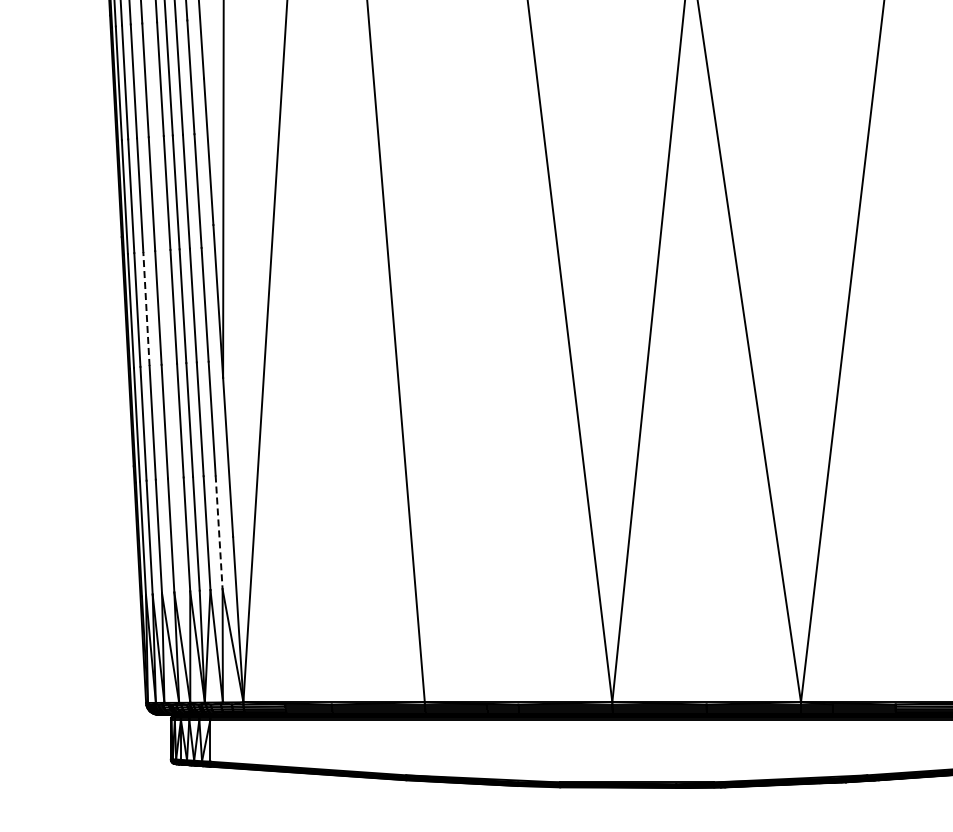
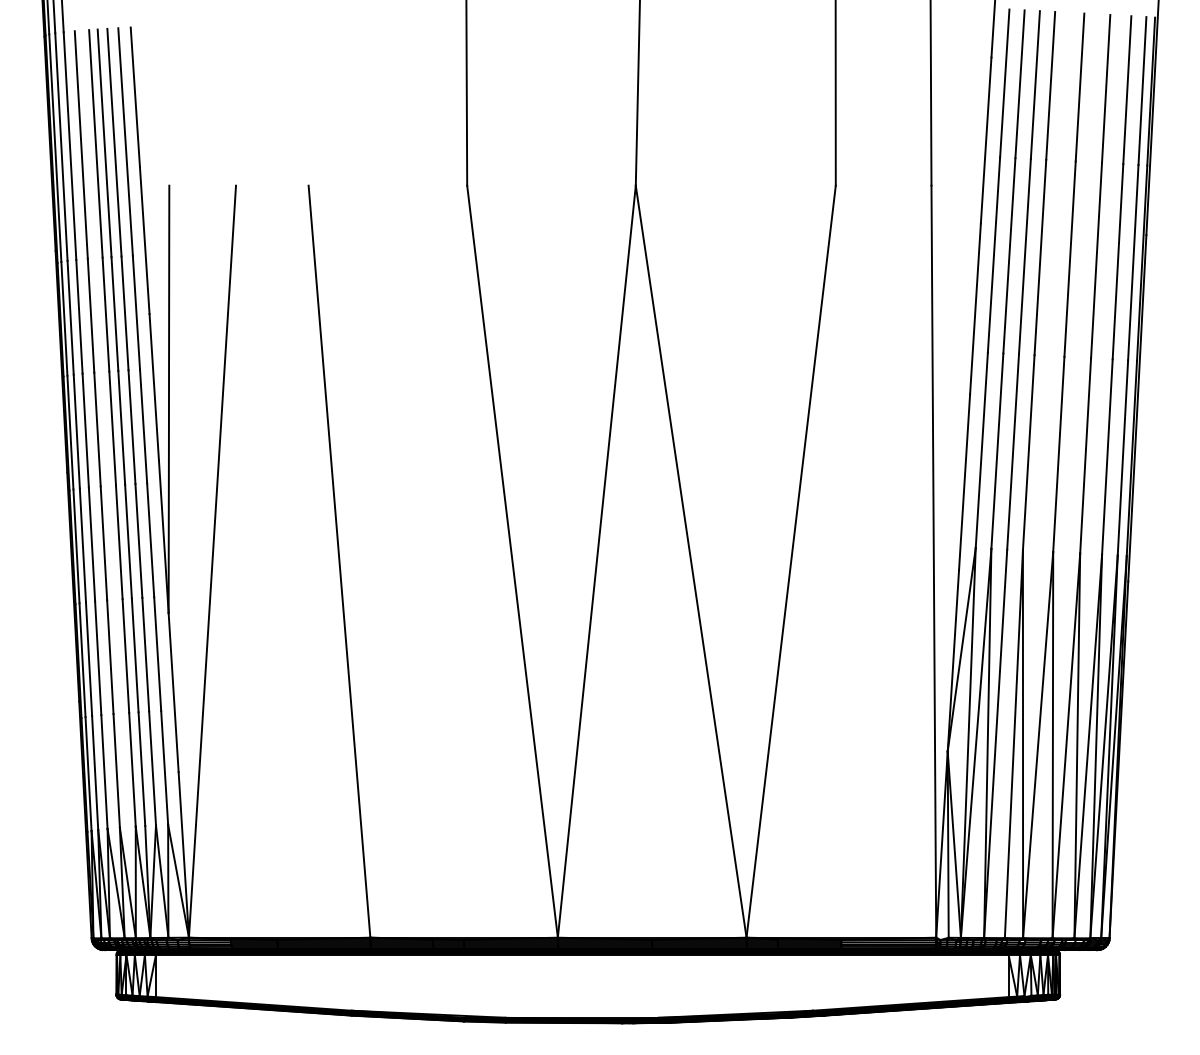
line: (145, 309) -> (91, 544), dashed -> solid
line: (218, 532) -> (164, 767), dashed -> solid

